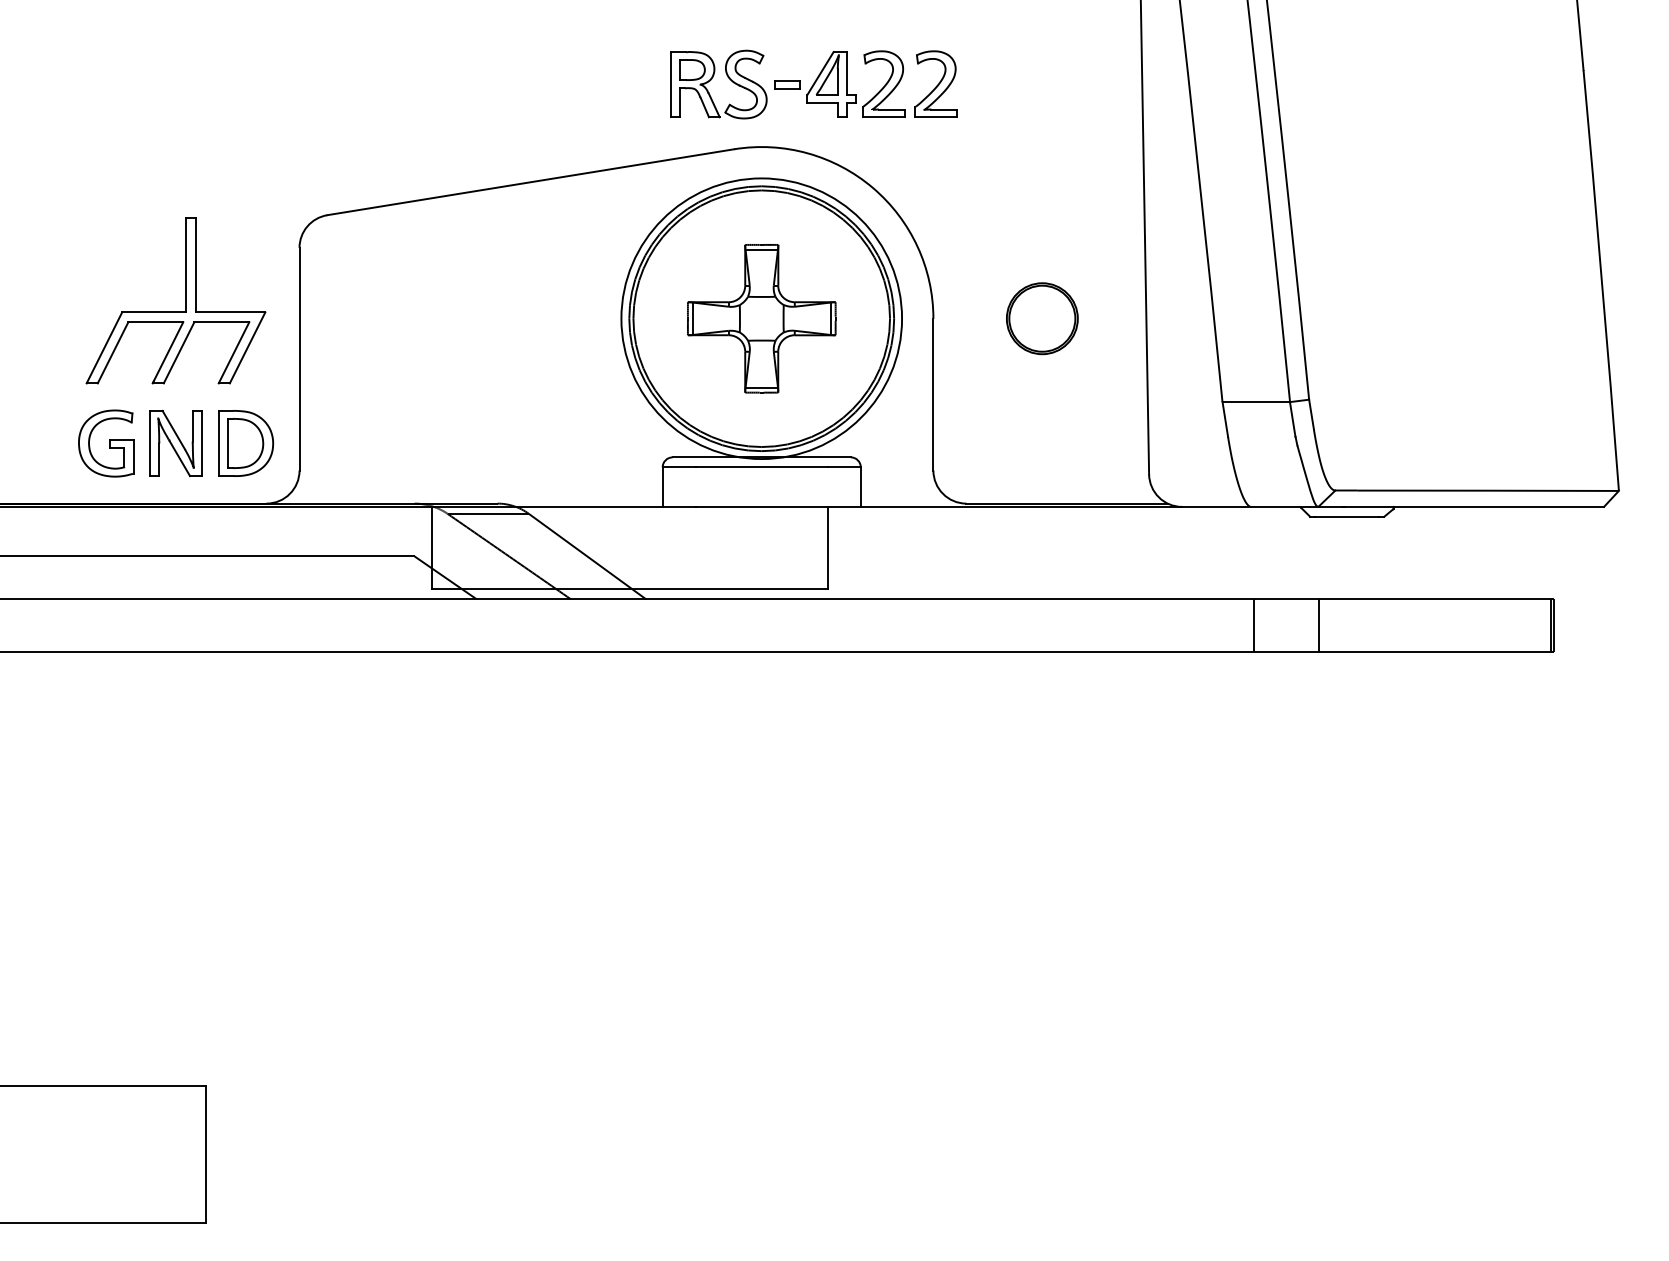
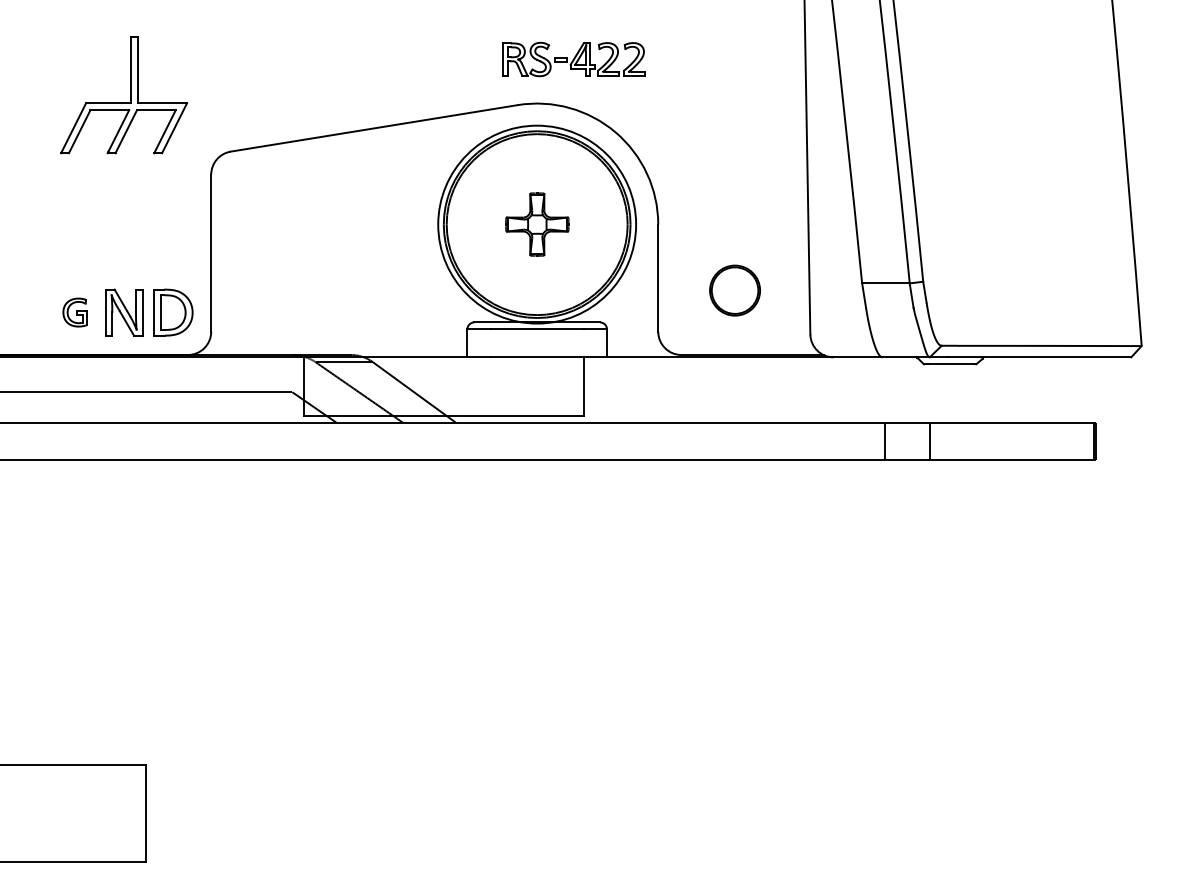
part: (813, 84) -> (573, 59), size x0.7
part: (176, 301) -> (124, 95), moved
part: (762, 318) -> (537, 224), size x0.6
part: (1041, 318) -> (734, 290), moved
part: (105, 443) -> (74, 312), size x0.6

